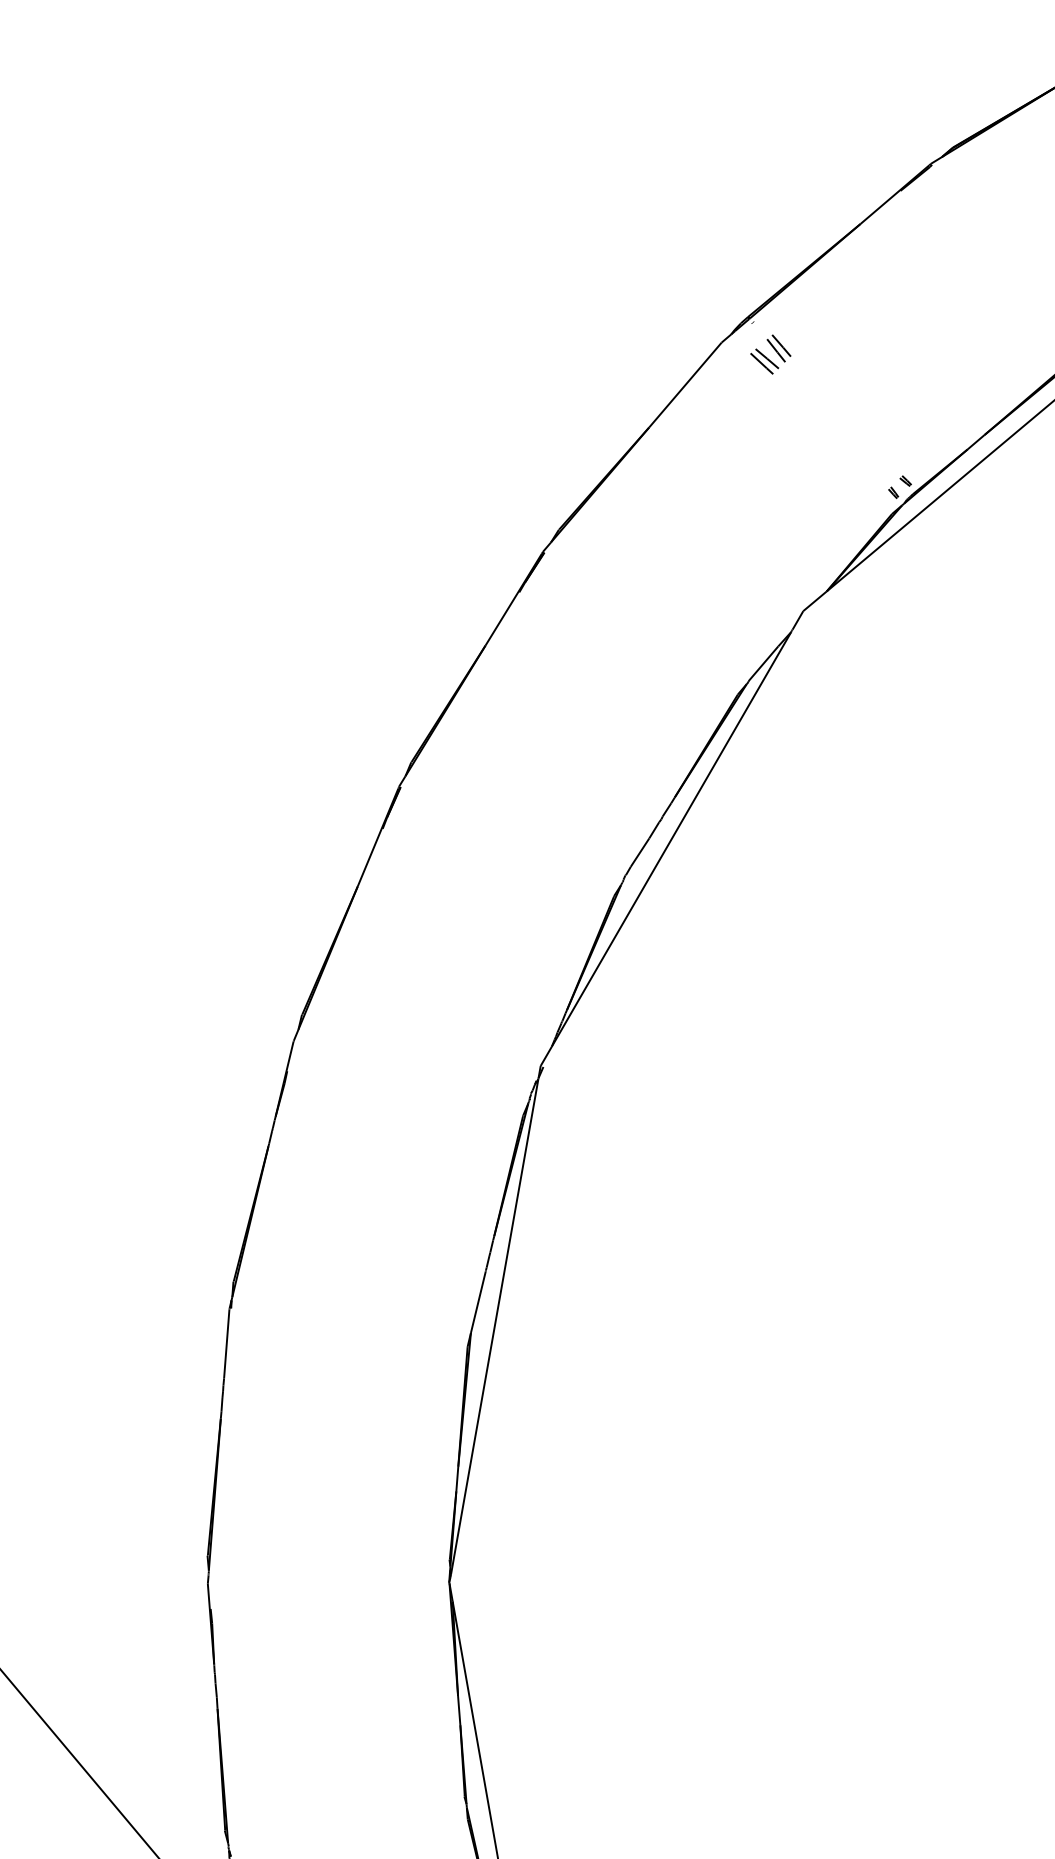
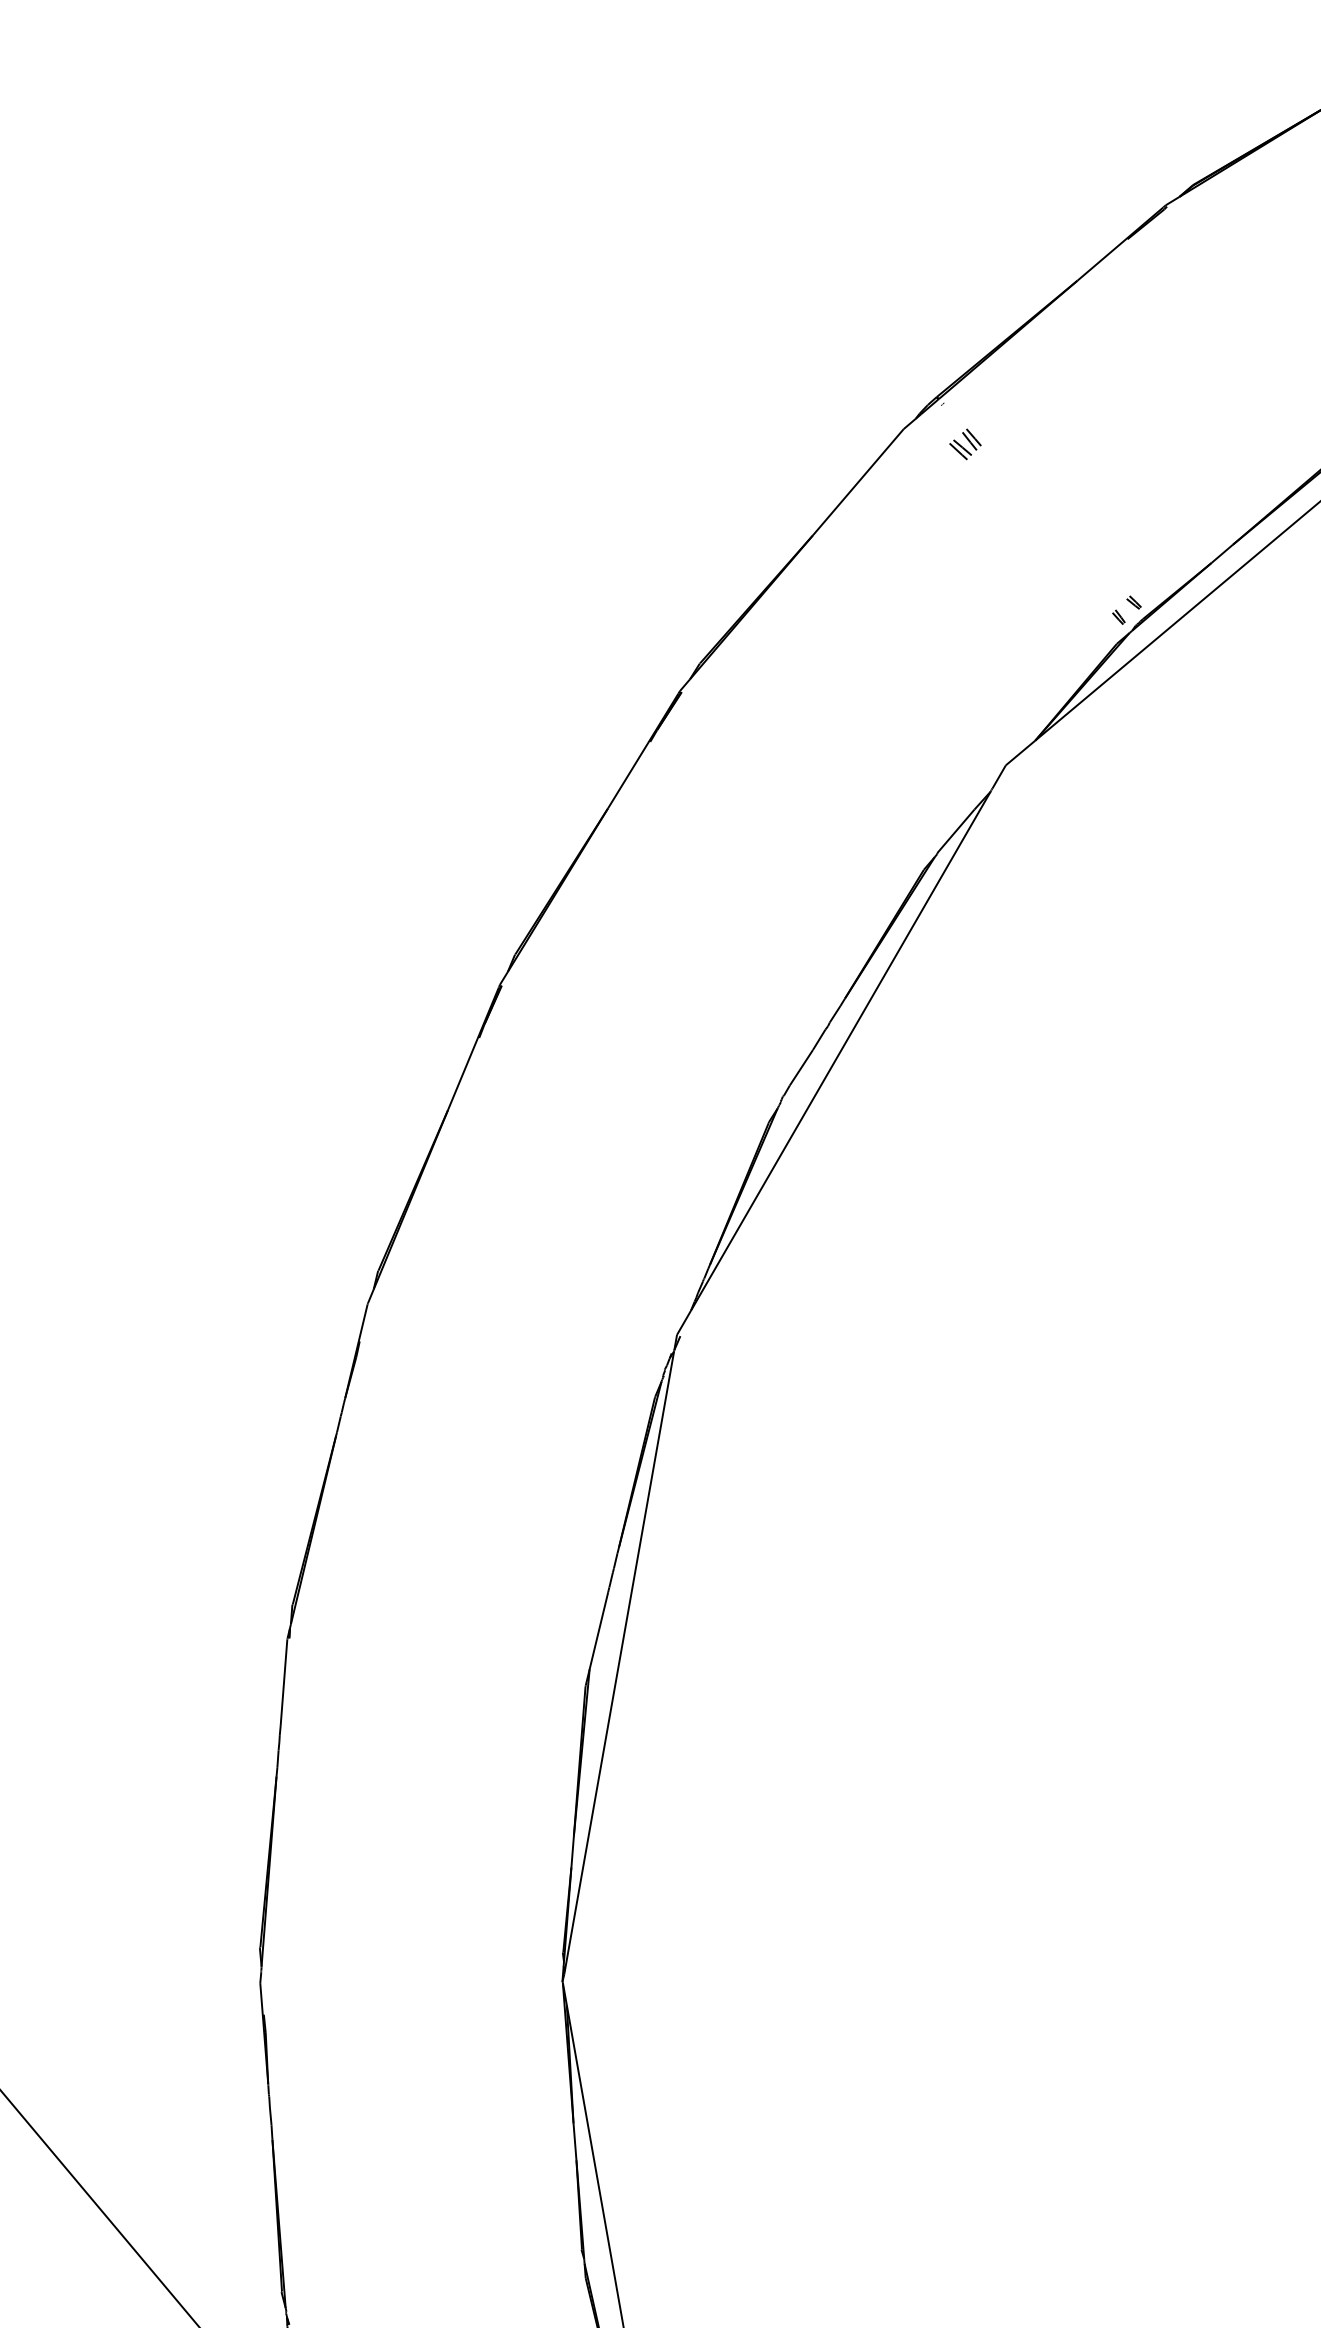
part: (771, 354) -> (965, 444), size x0.62

